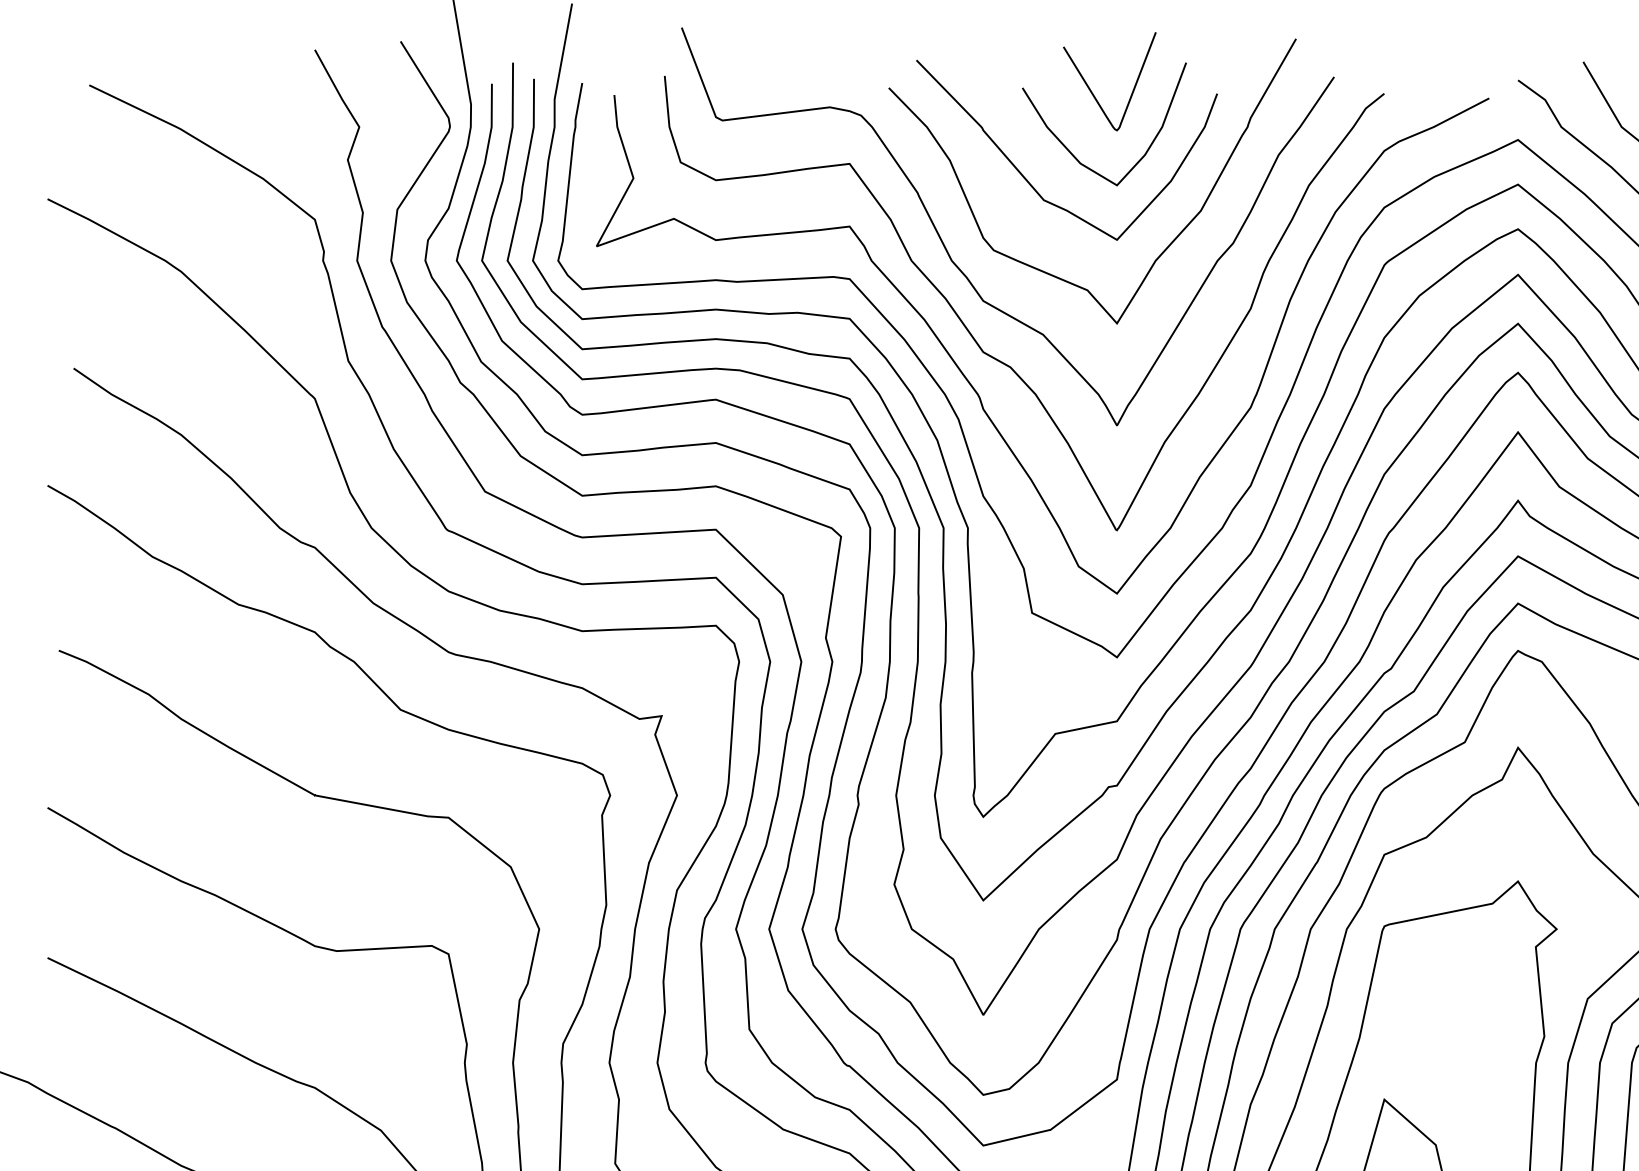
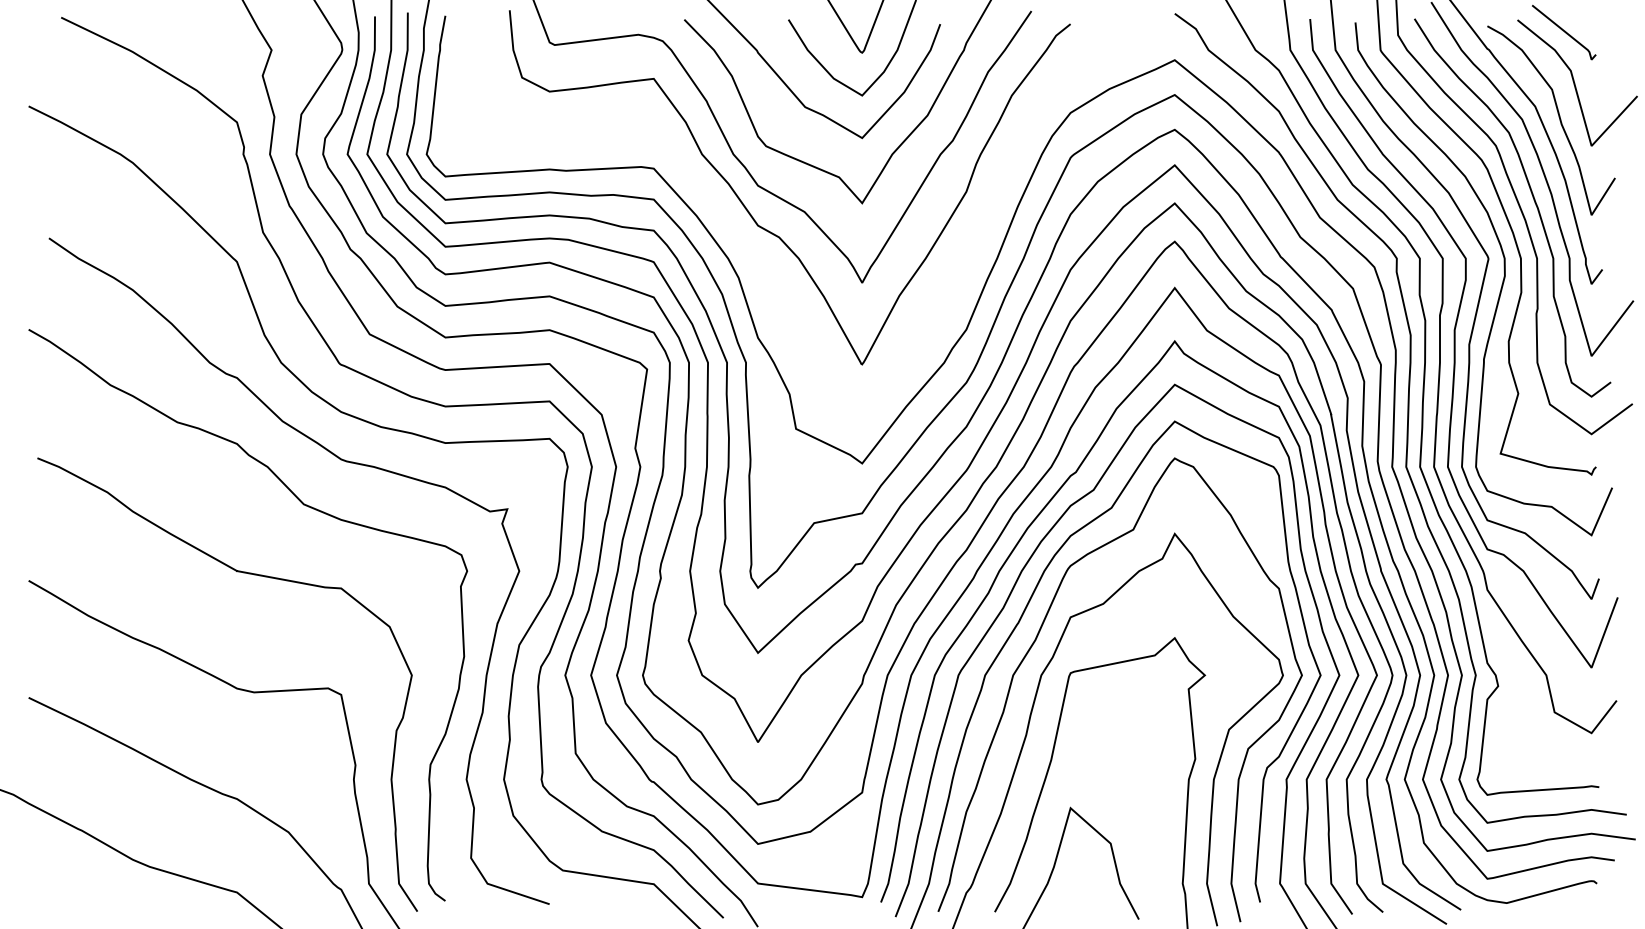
curve: (978, 393) -> (754, 257), removed

